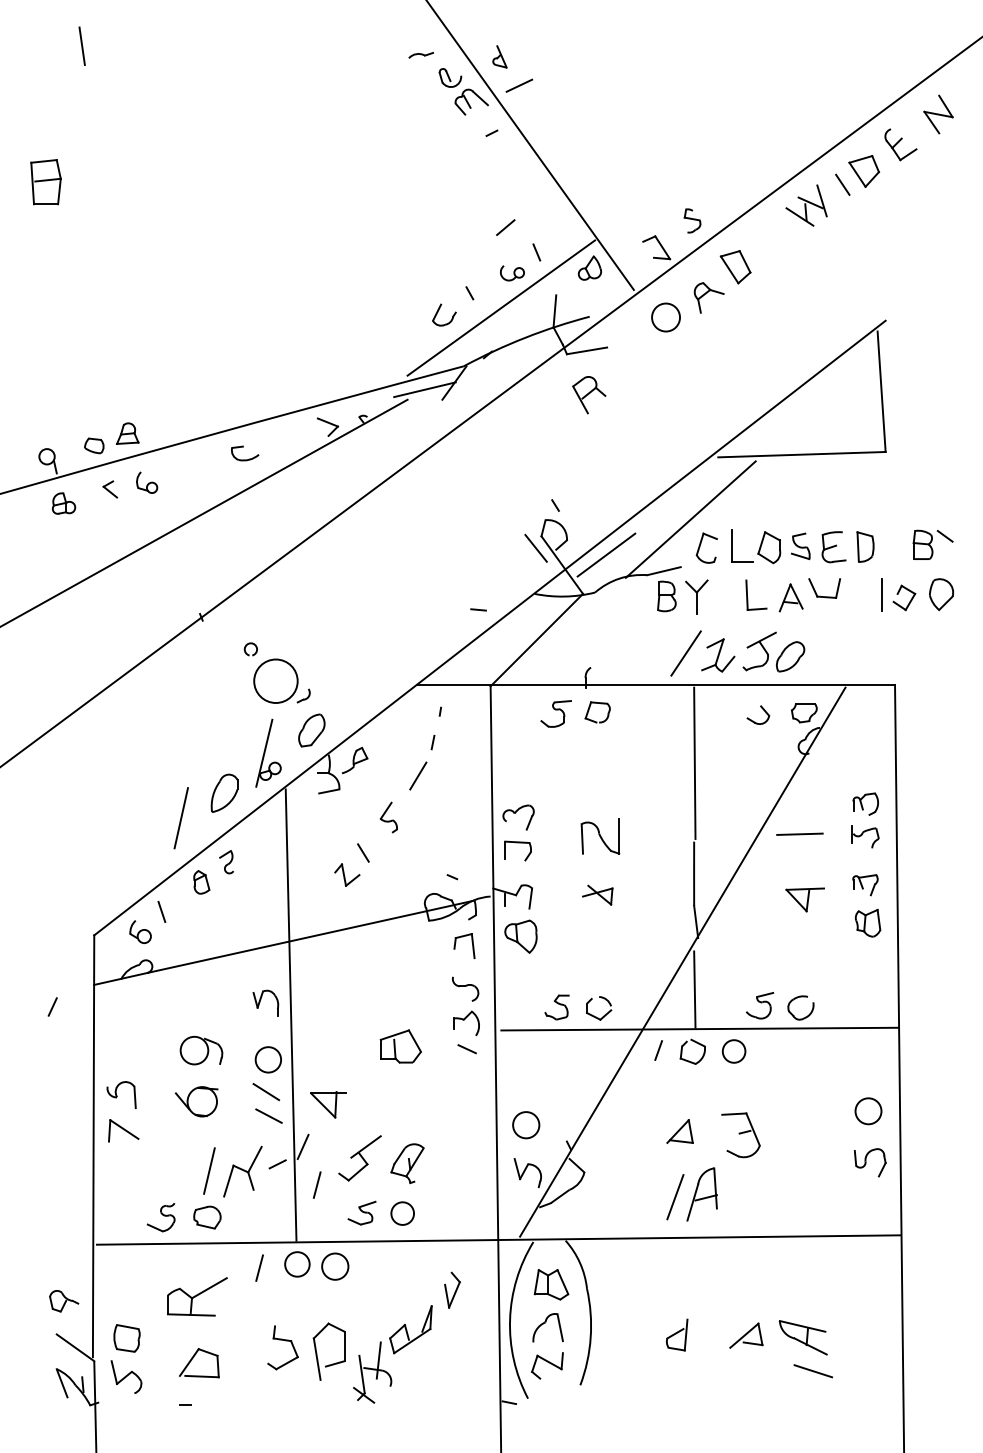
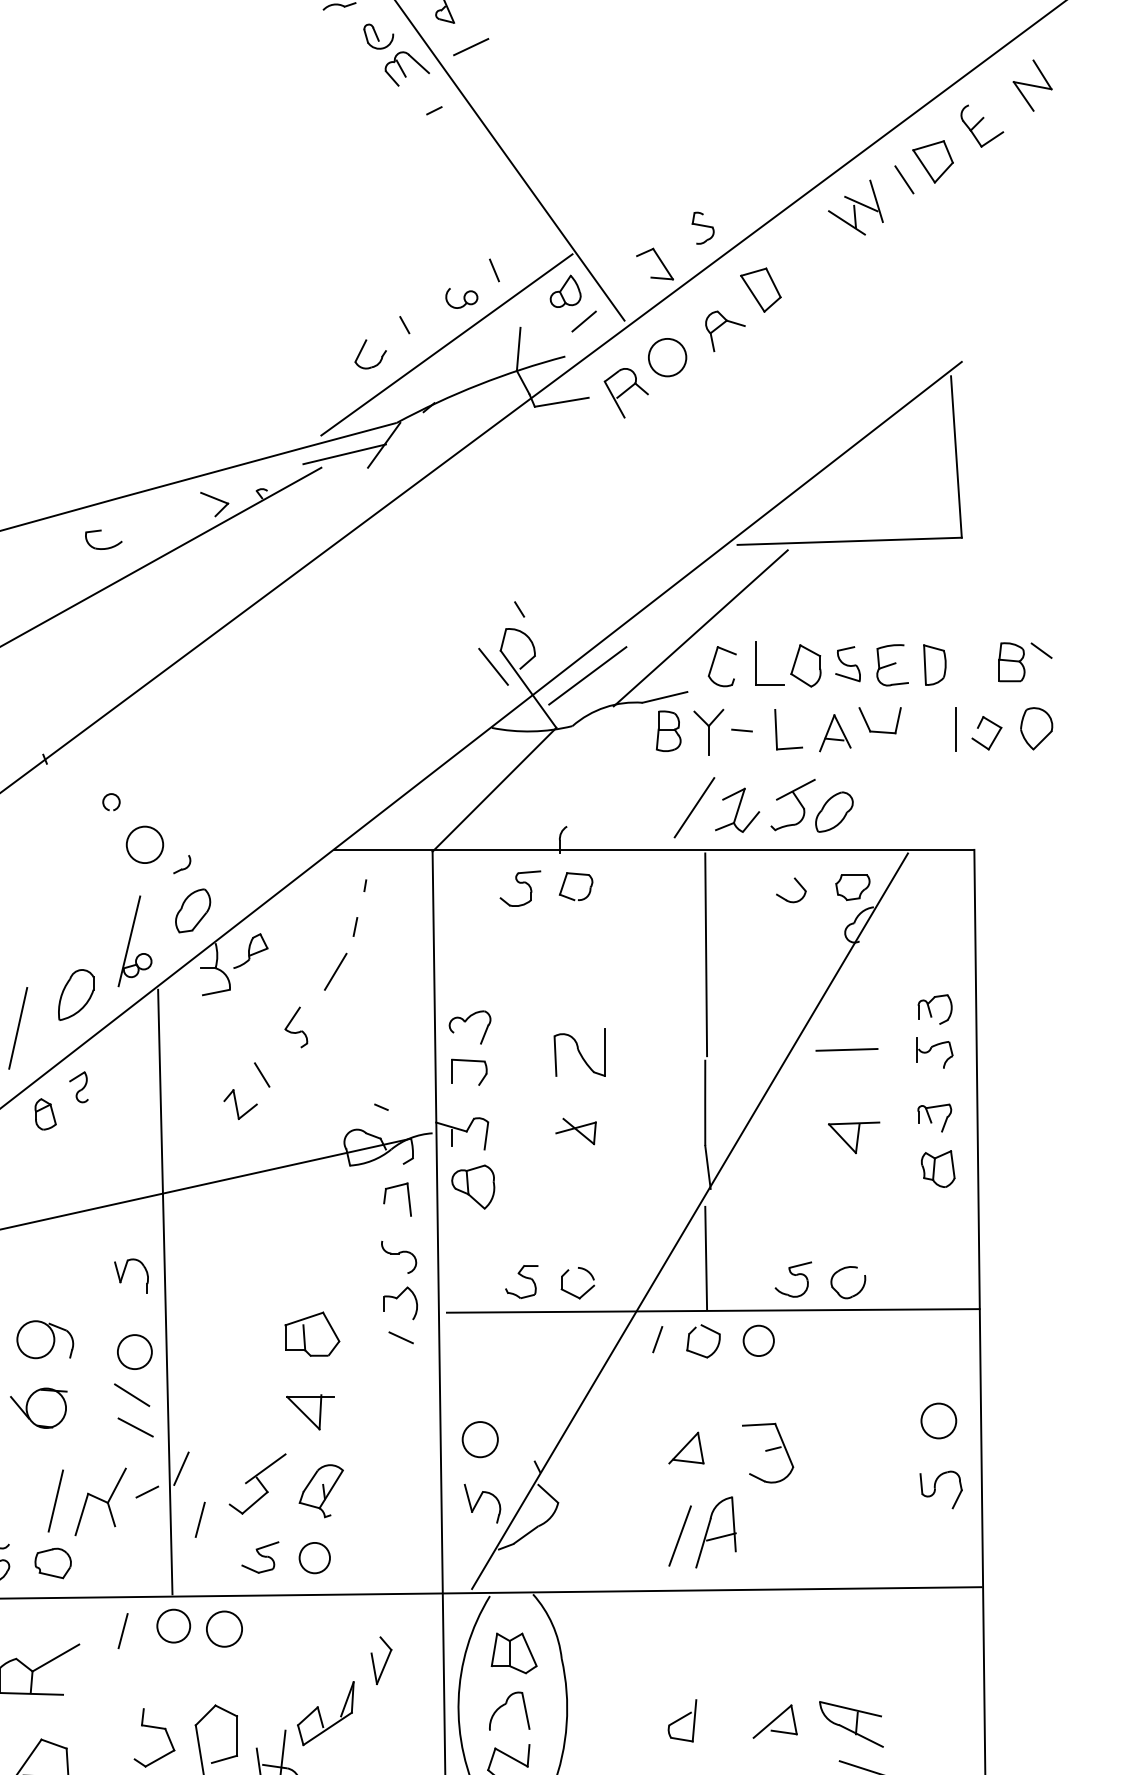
line: (505, 227) -> (583, 321), moved
part: (589, 395) -> (626, 393), moved
line: (478, 609) -> (741, 729), moved
circle: (275, 680) -> (144, 843), size x0.62
part: (328, 1104) -> (310, 1411), moved

